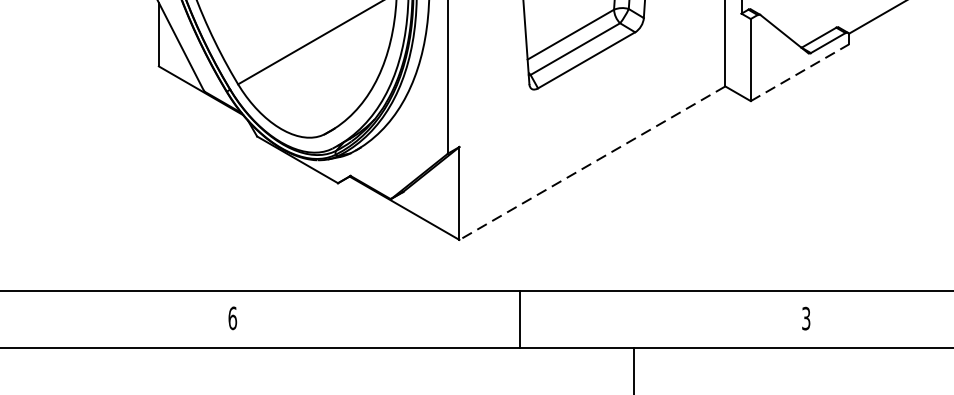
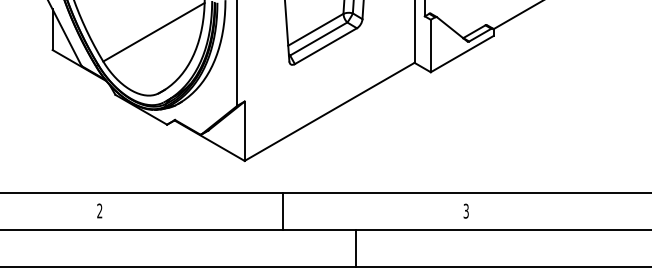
line: (800, 71) -> (462, 53), dashed -> solid
line: (592, 164) -> (329, 112), dashed -> solid
text: (232, 317) -> (99, 210), 6 -> 2

